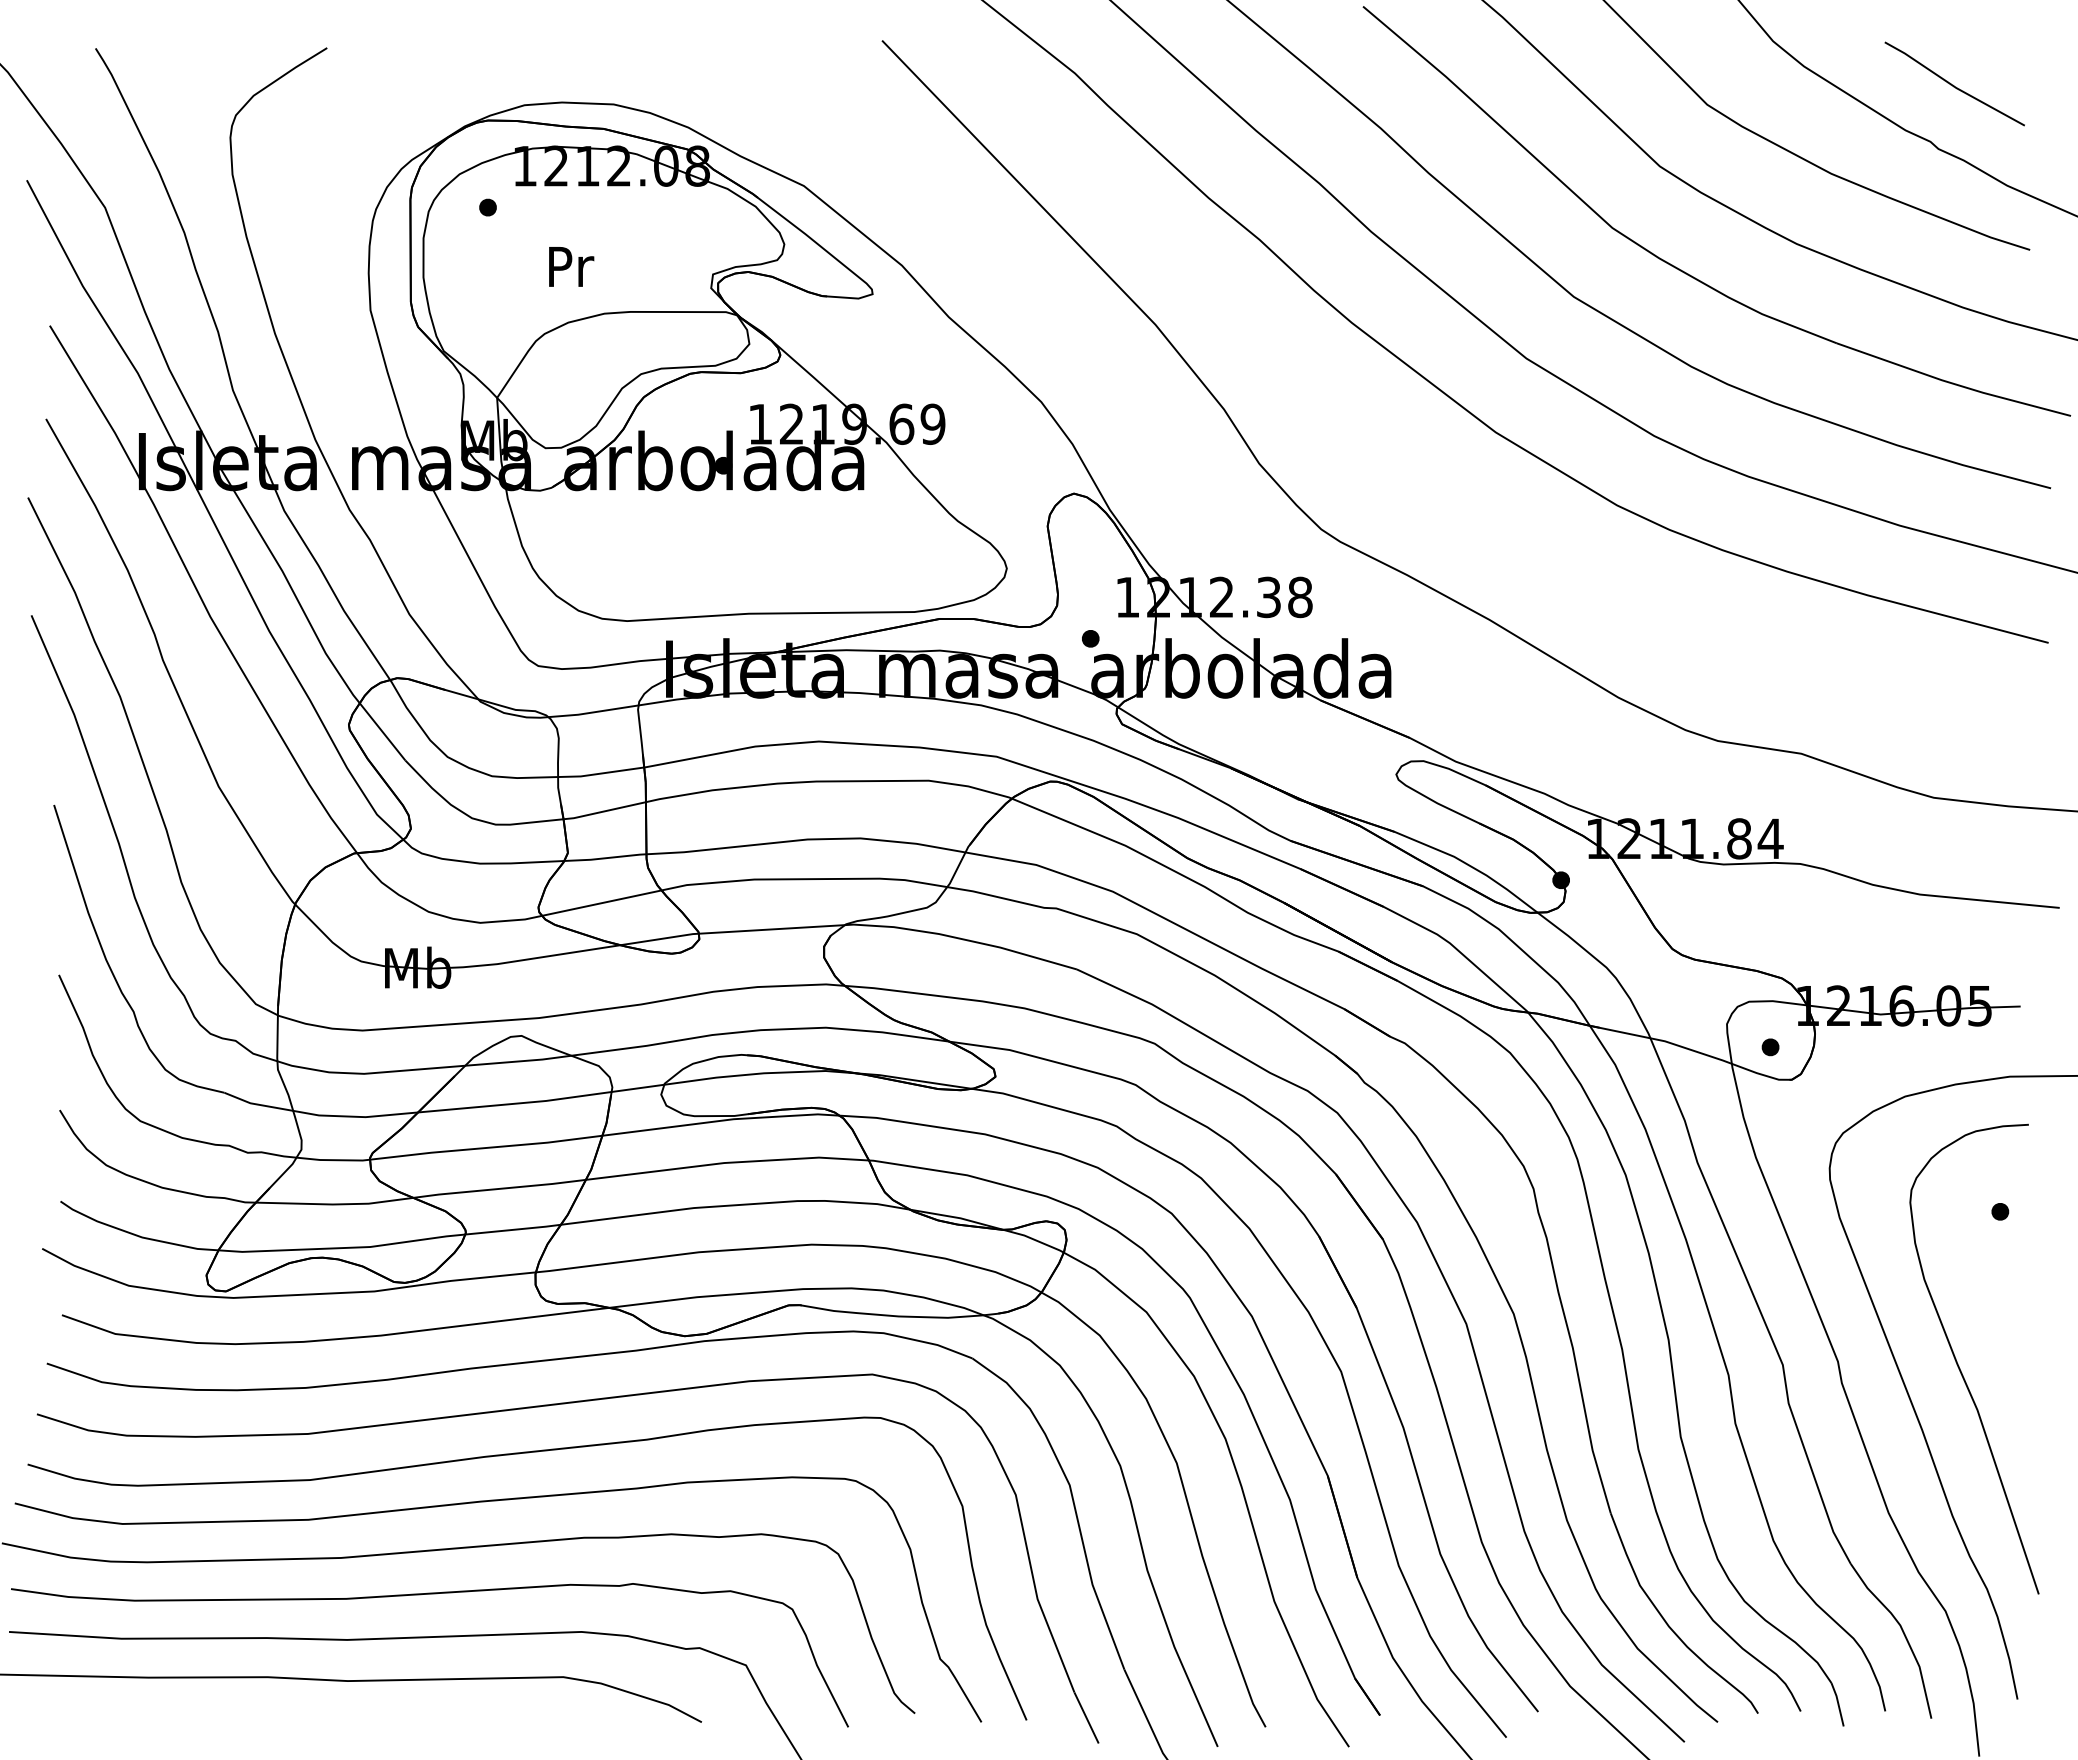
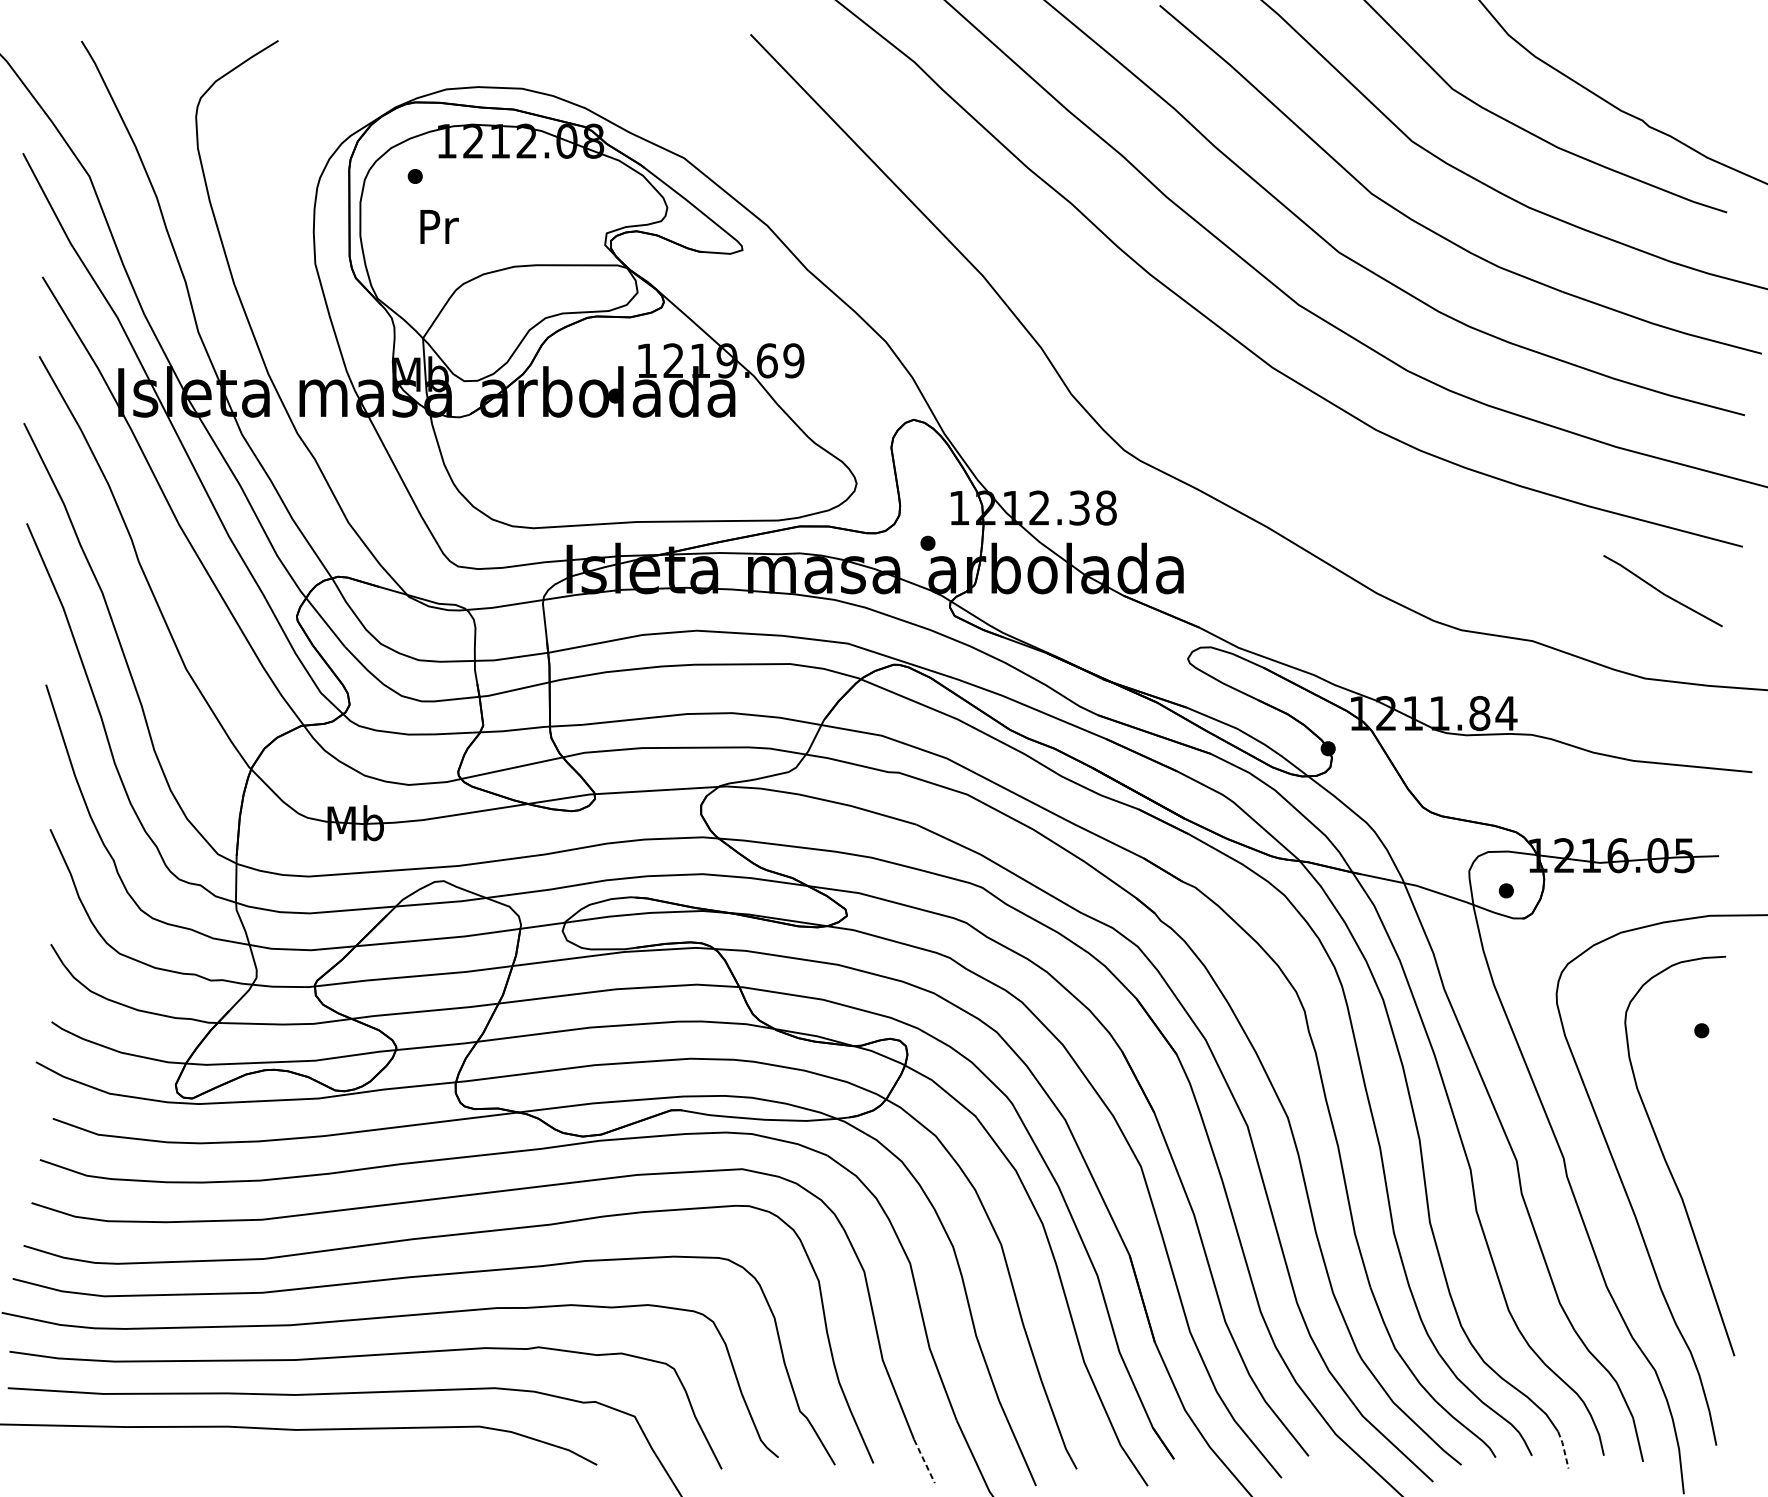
line: (1954, 85) -> (1662, 592), moved
text: (571, 266) -> (439, 226), moved
line: (1838, 1704) -> (1564, 1449), solid -> dashed
line: (1086, 1718) -> (924, 1461), solid -> dashed

